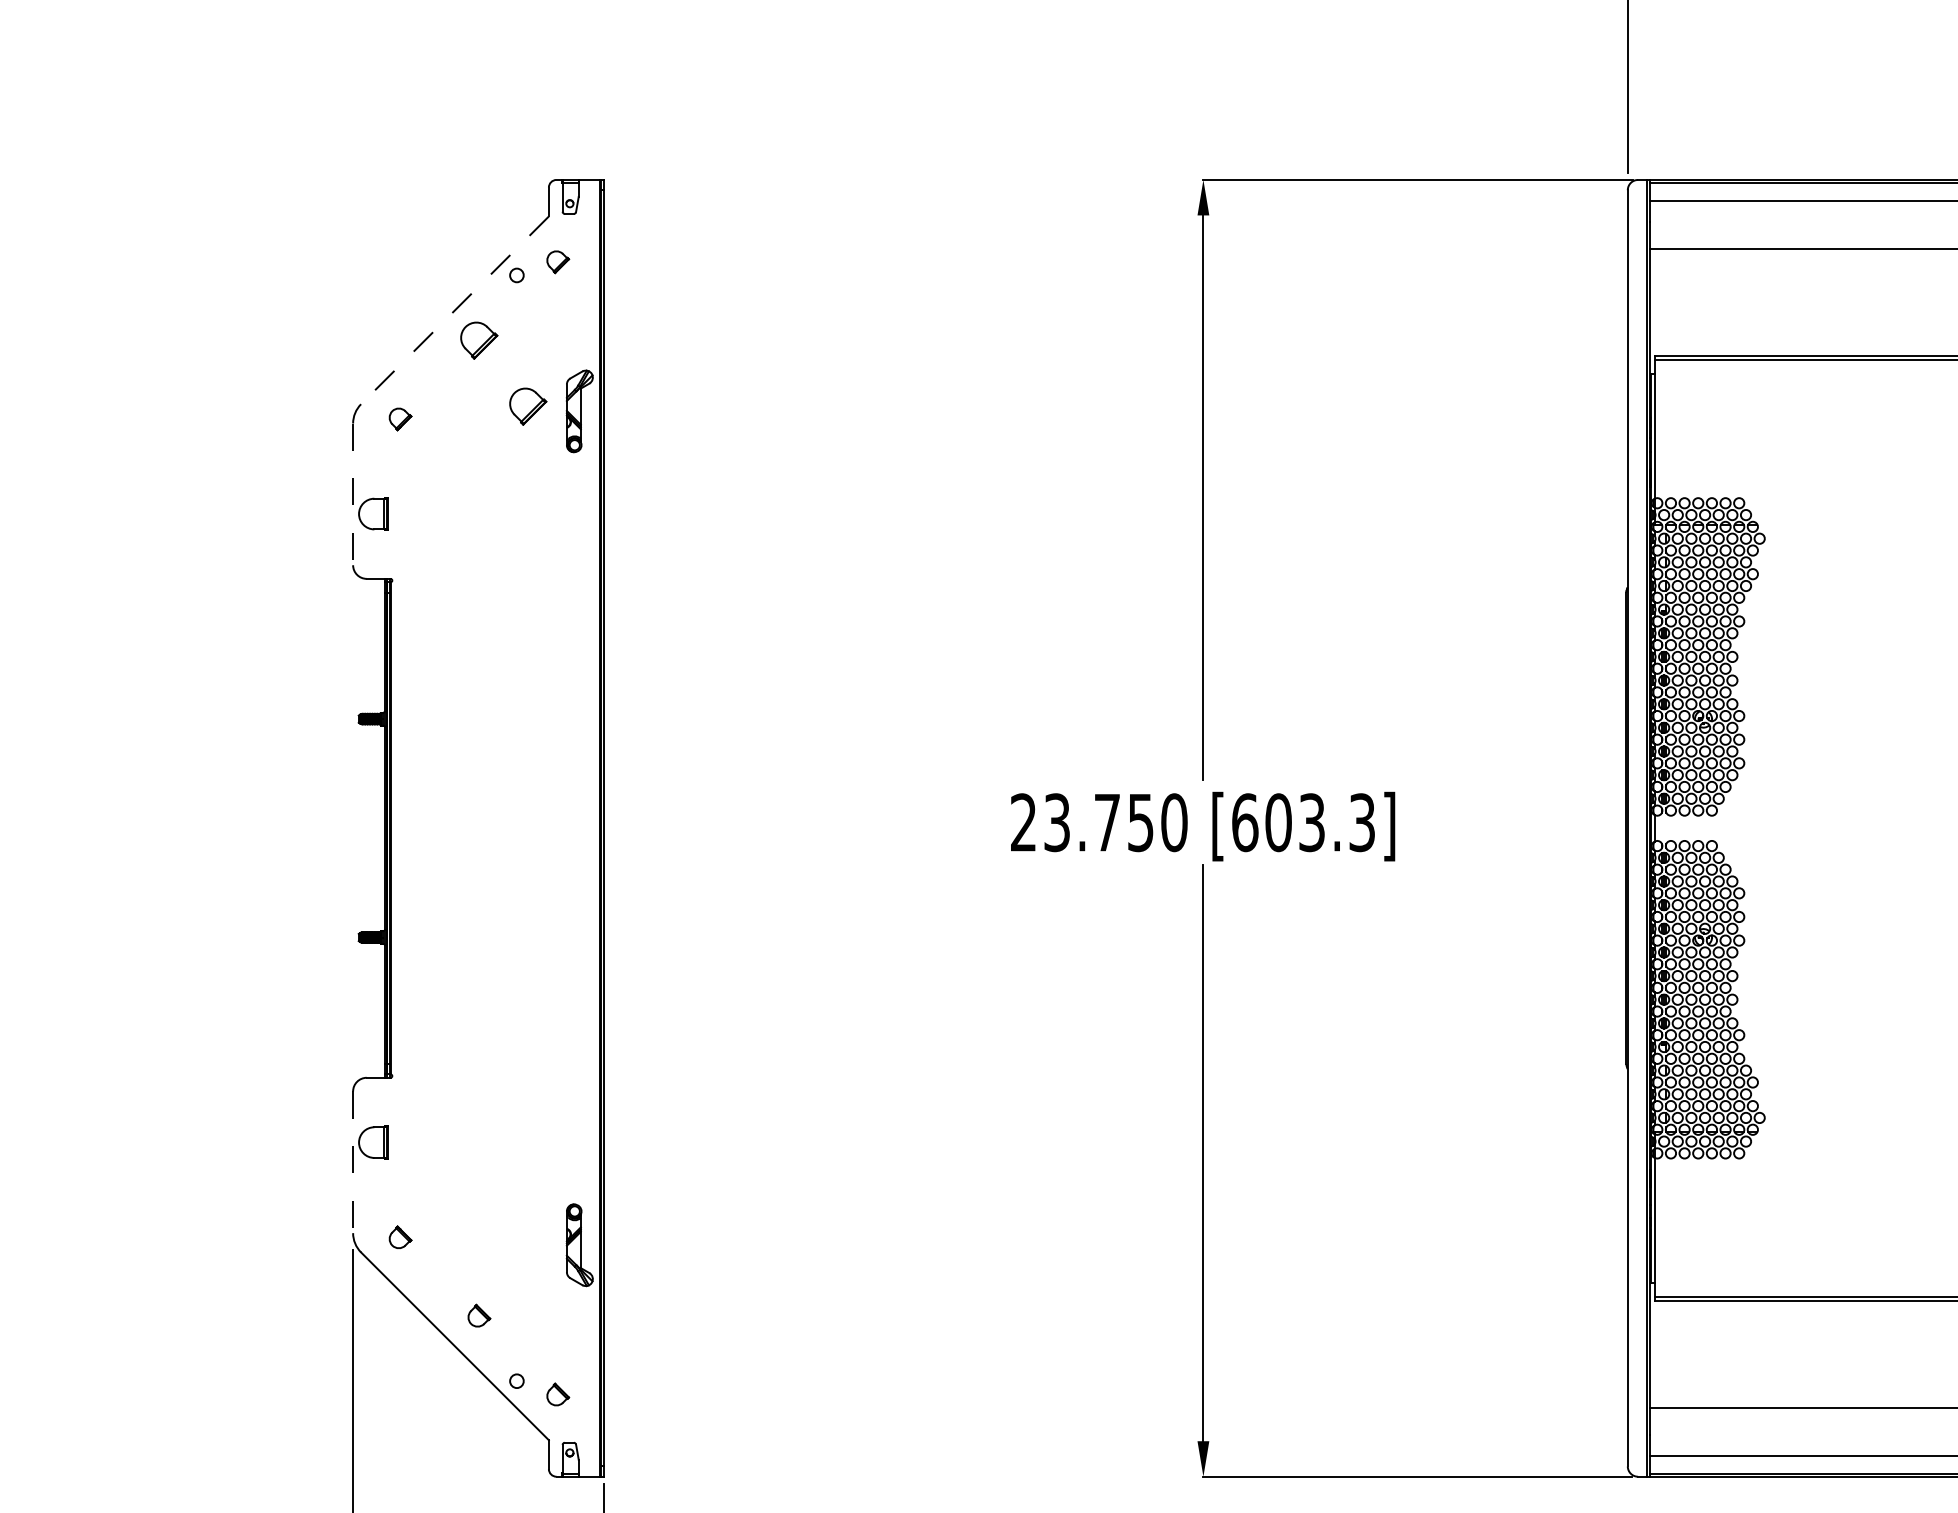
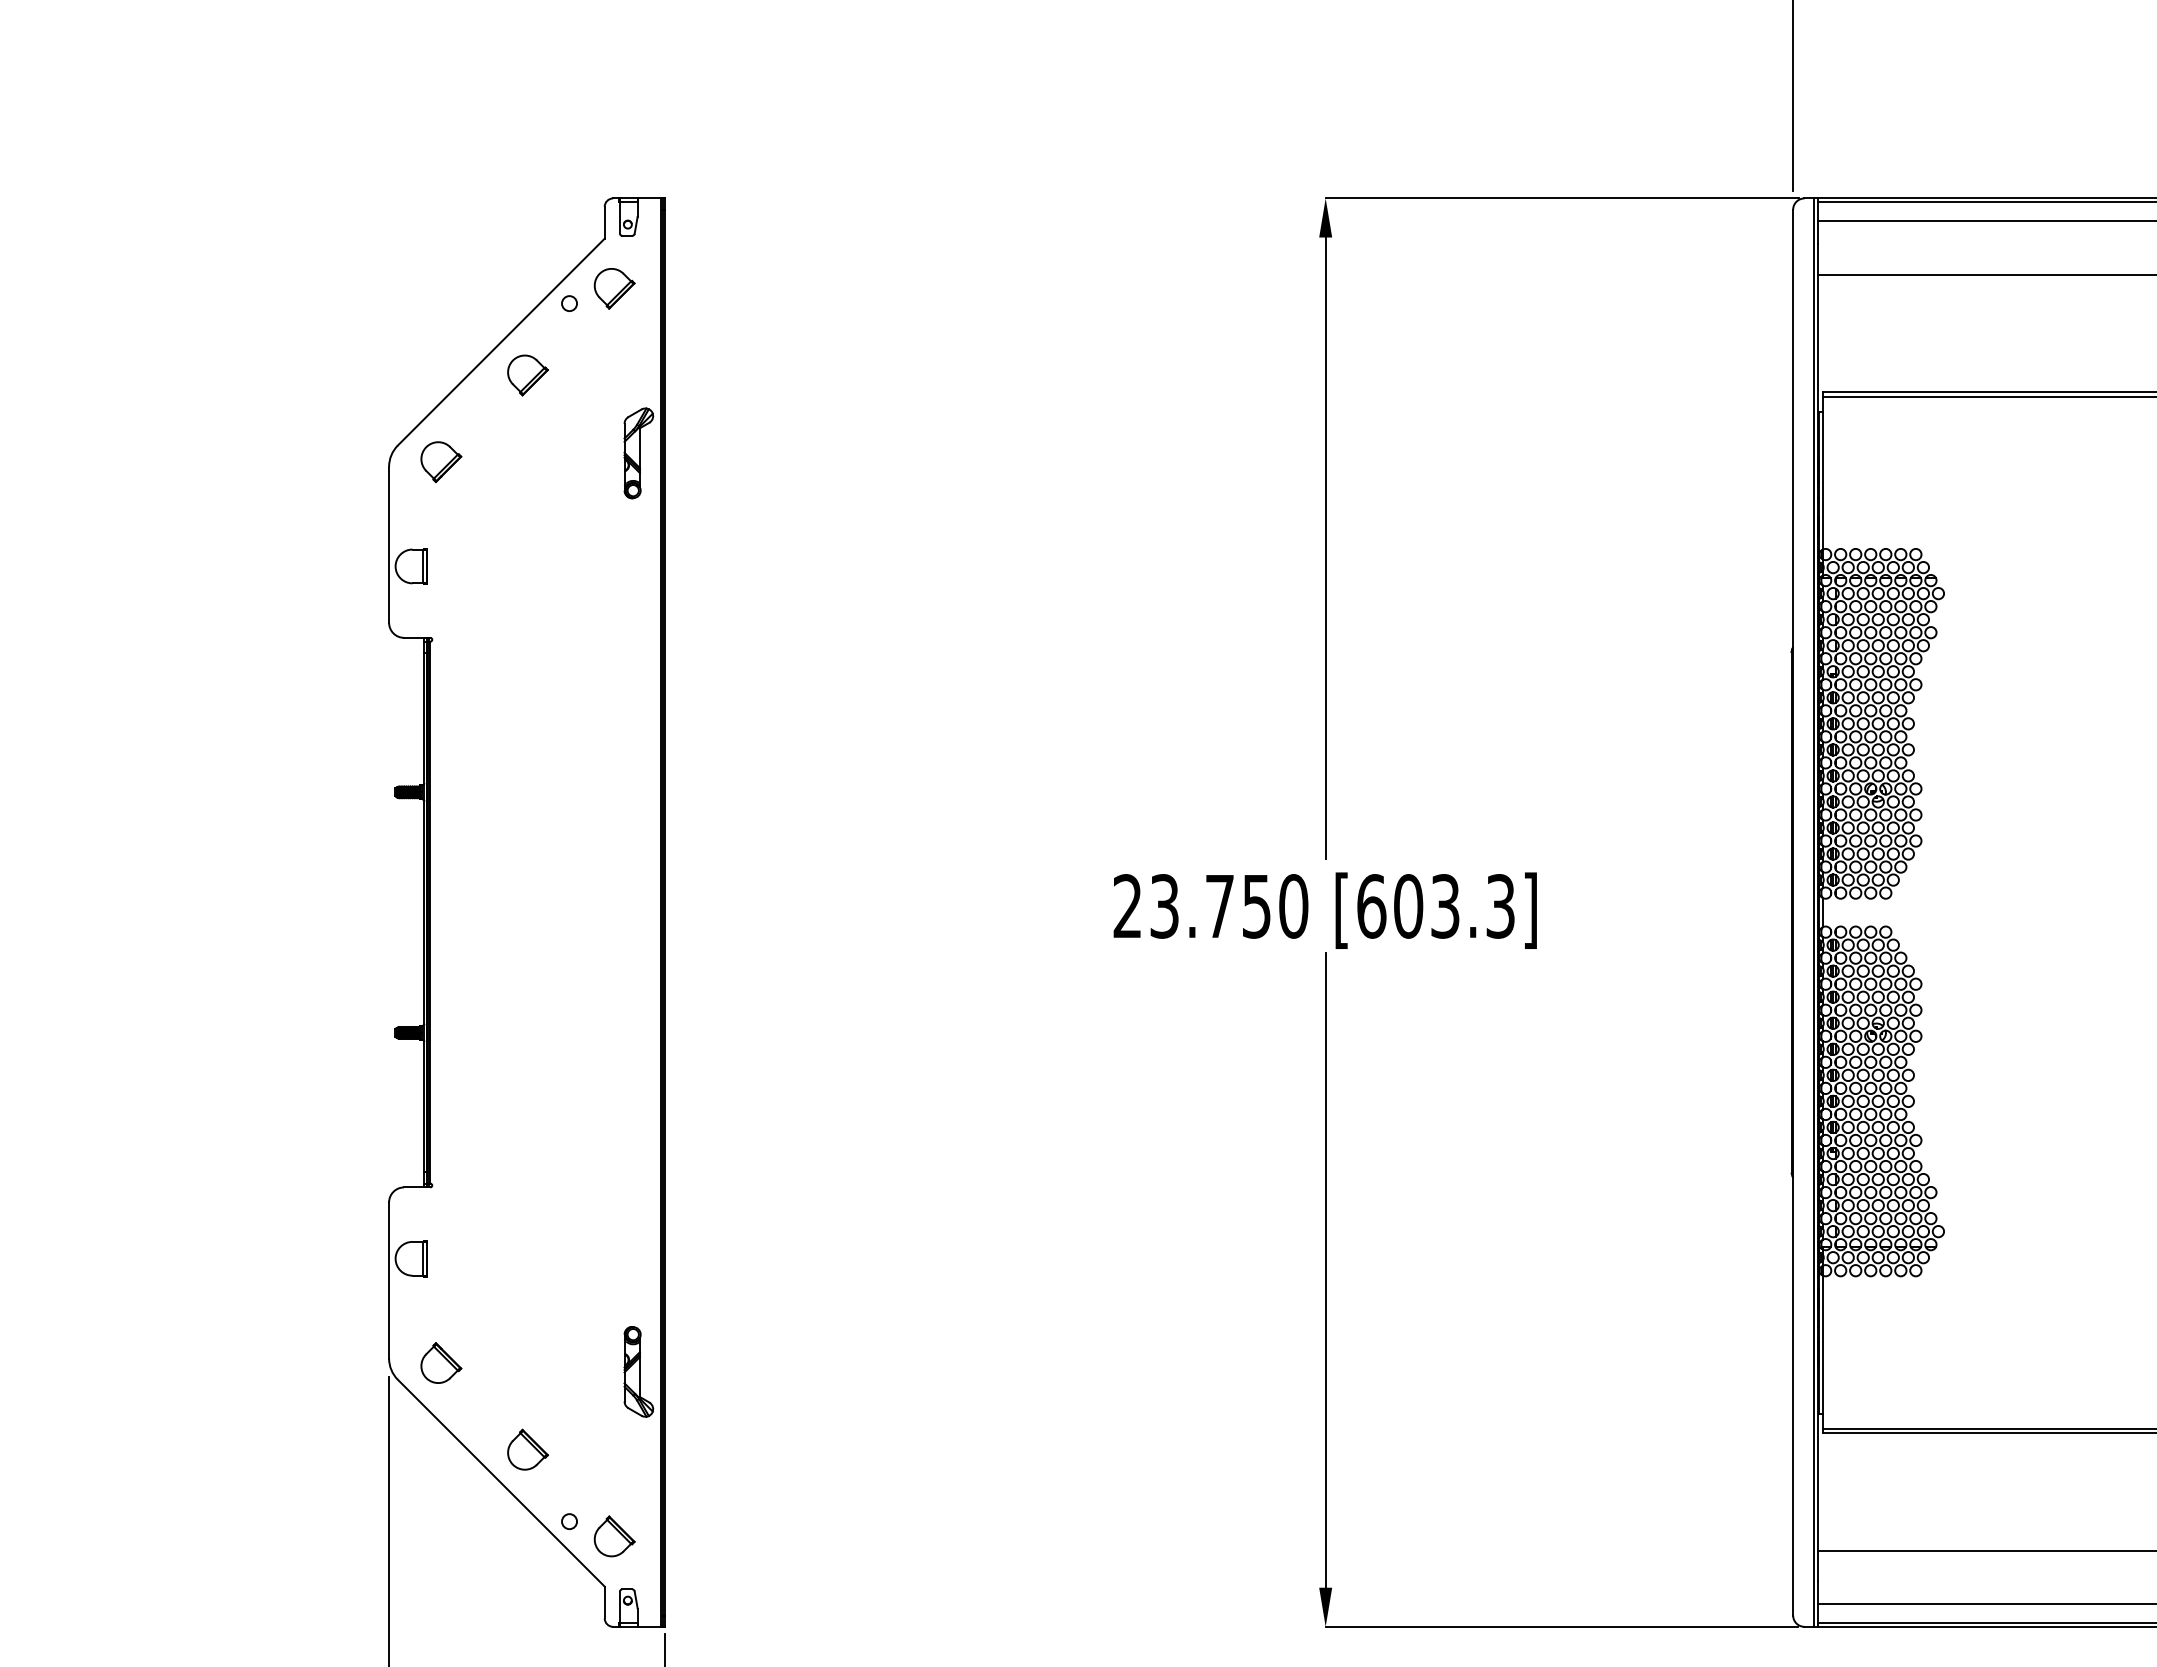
part: (558, 262) -> (615, 289), size x1.67
line: (455, 310) -> (501, 342), dashed -> solid
part: (528, 406) -> (582, 447), removed
part: (400, 419) -> (441, 462), size x1.67
line: (353, 494) -> (389, 544), dashed -> solid
line: (353, 1162) -> (389, 1280), dashed -> solid
part: (400, 1237) -> (441, 1363), size x1.67
part: (479, 1315) -> (528, 1449), size x1.67
part: (558, 1394) -> (615, 1536), size x1.67

